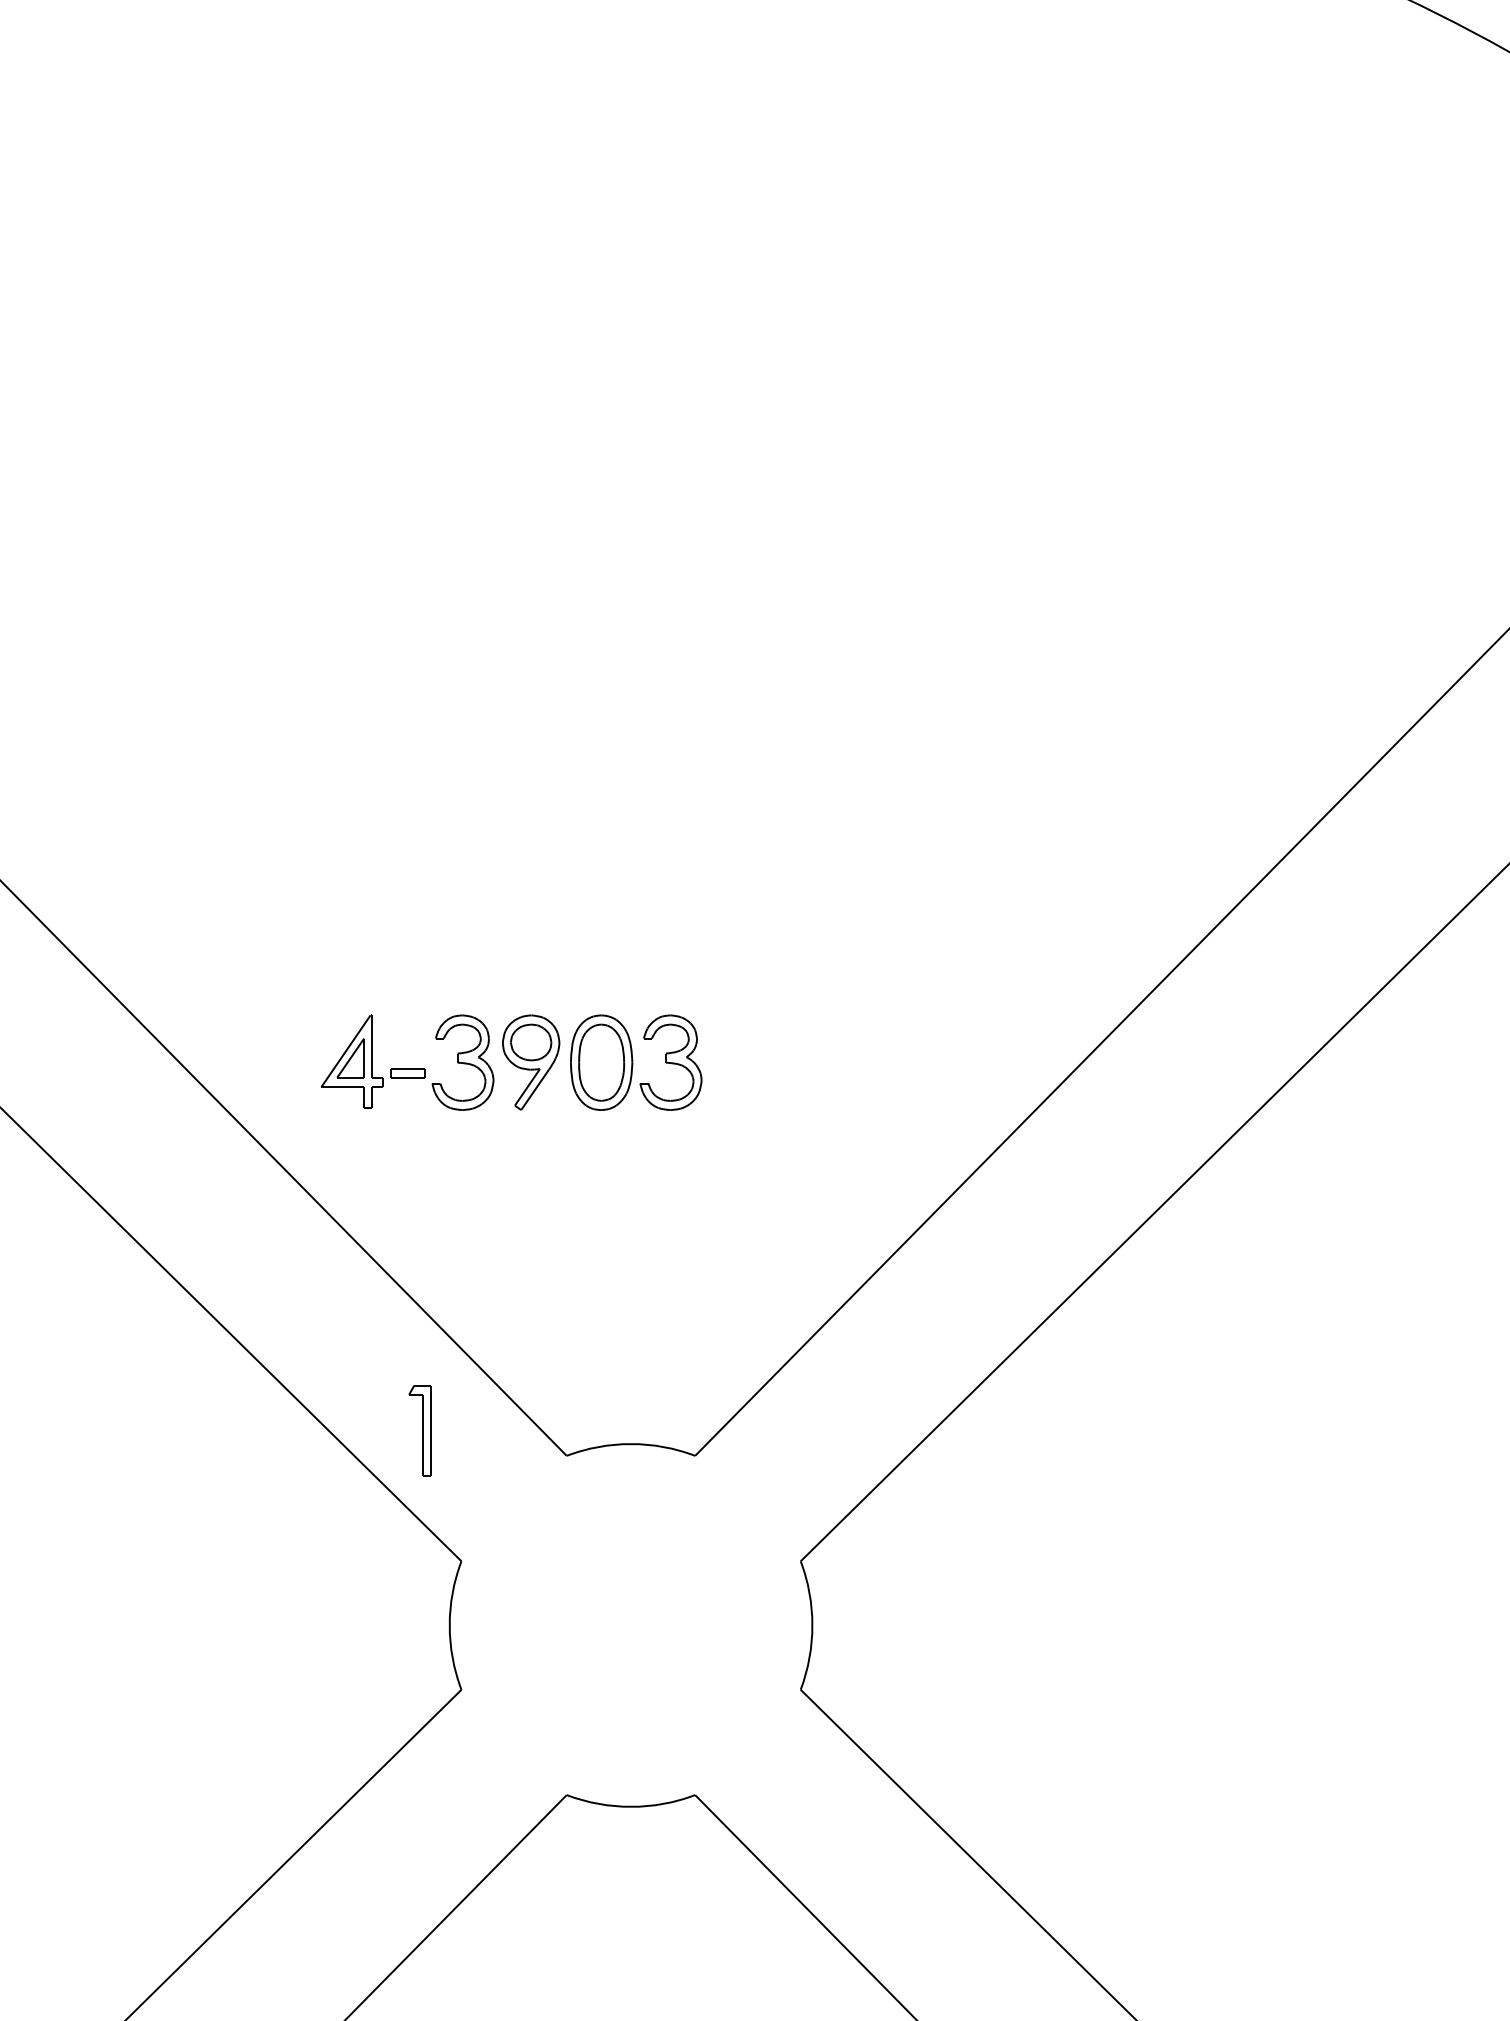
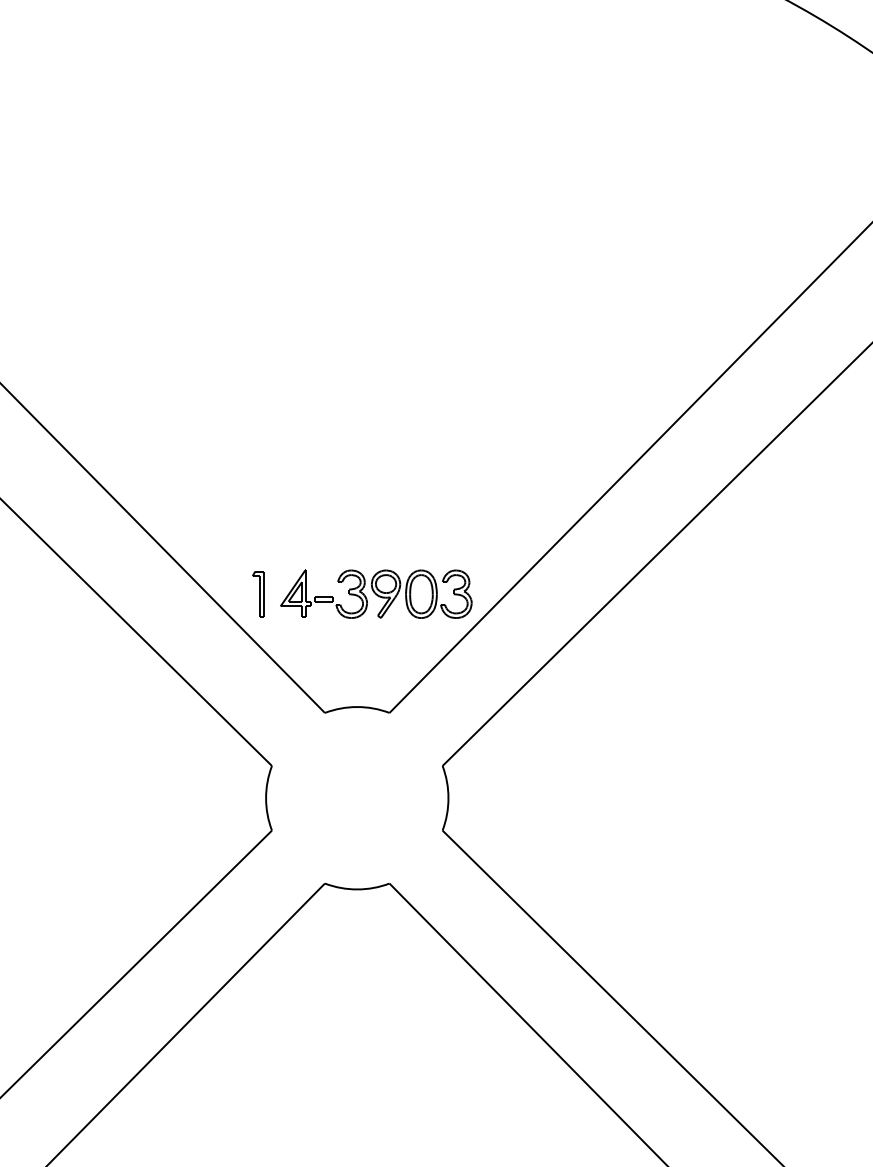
part: (512, 1061) -> (376, 593), moved
part: (420, 1431) -> (258, 594), moved

